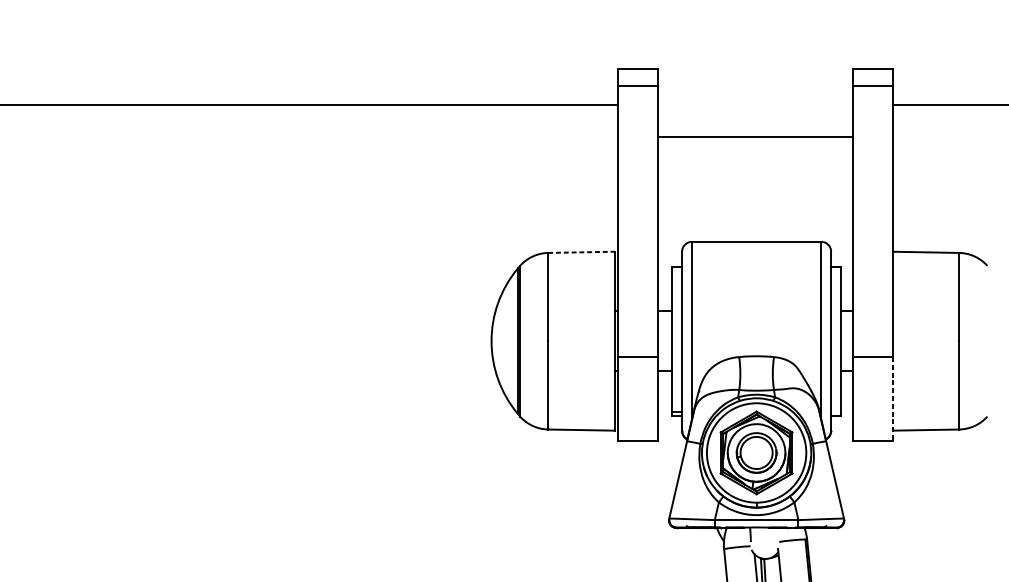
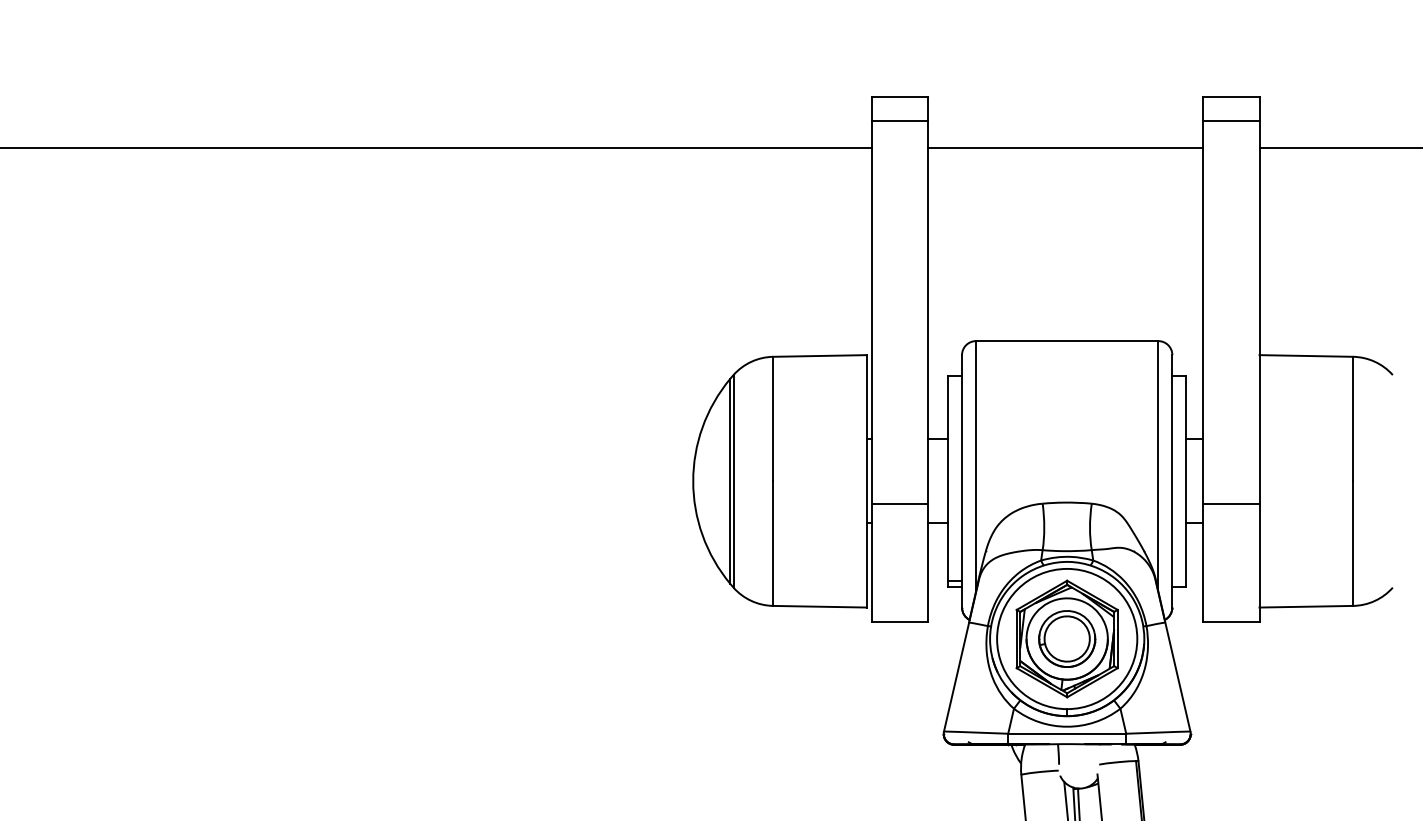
line: (755, 137) -> (1065, 147), moved
line: (581, 252) -> (820, 355), dashed -> solid
line: (892, 398) -> (1259, 562), dashed -> solid

